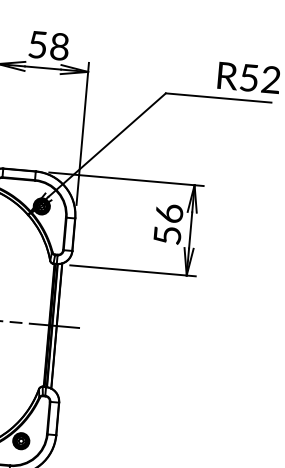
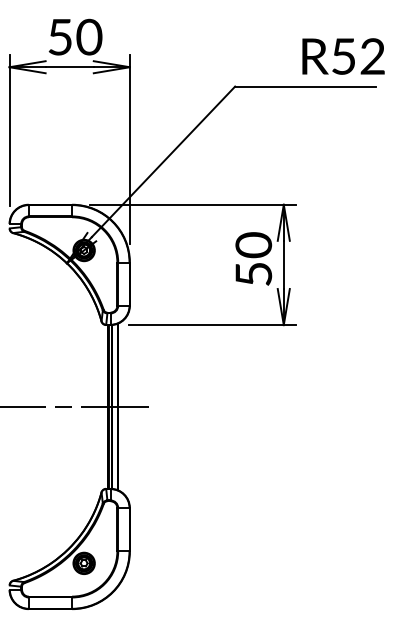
text: (59, 47) -> (89, 37), 58 -> 50
text: (169, 213) -> (253, 245), 56 -> 50

